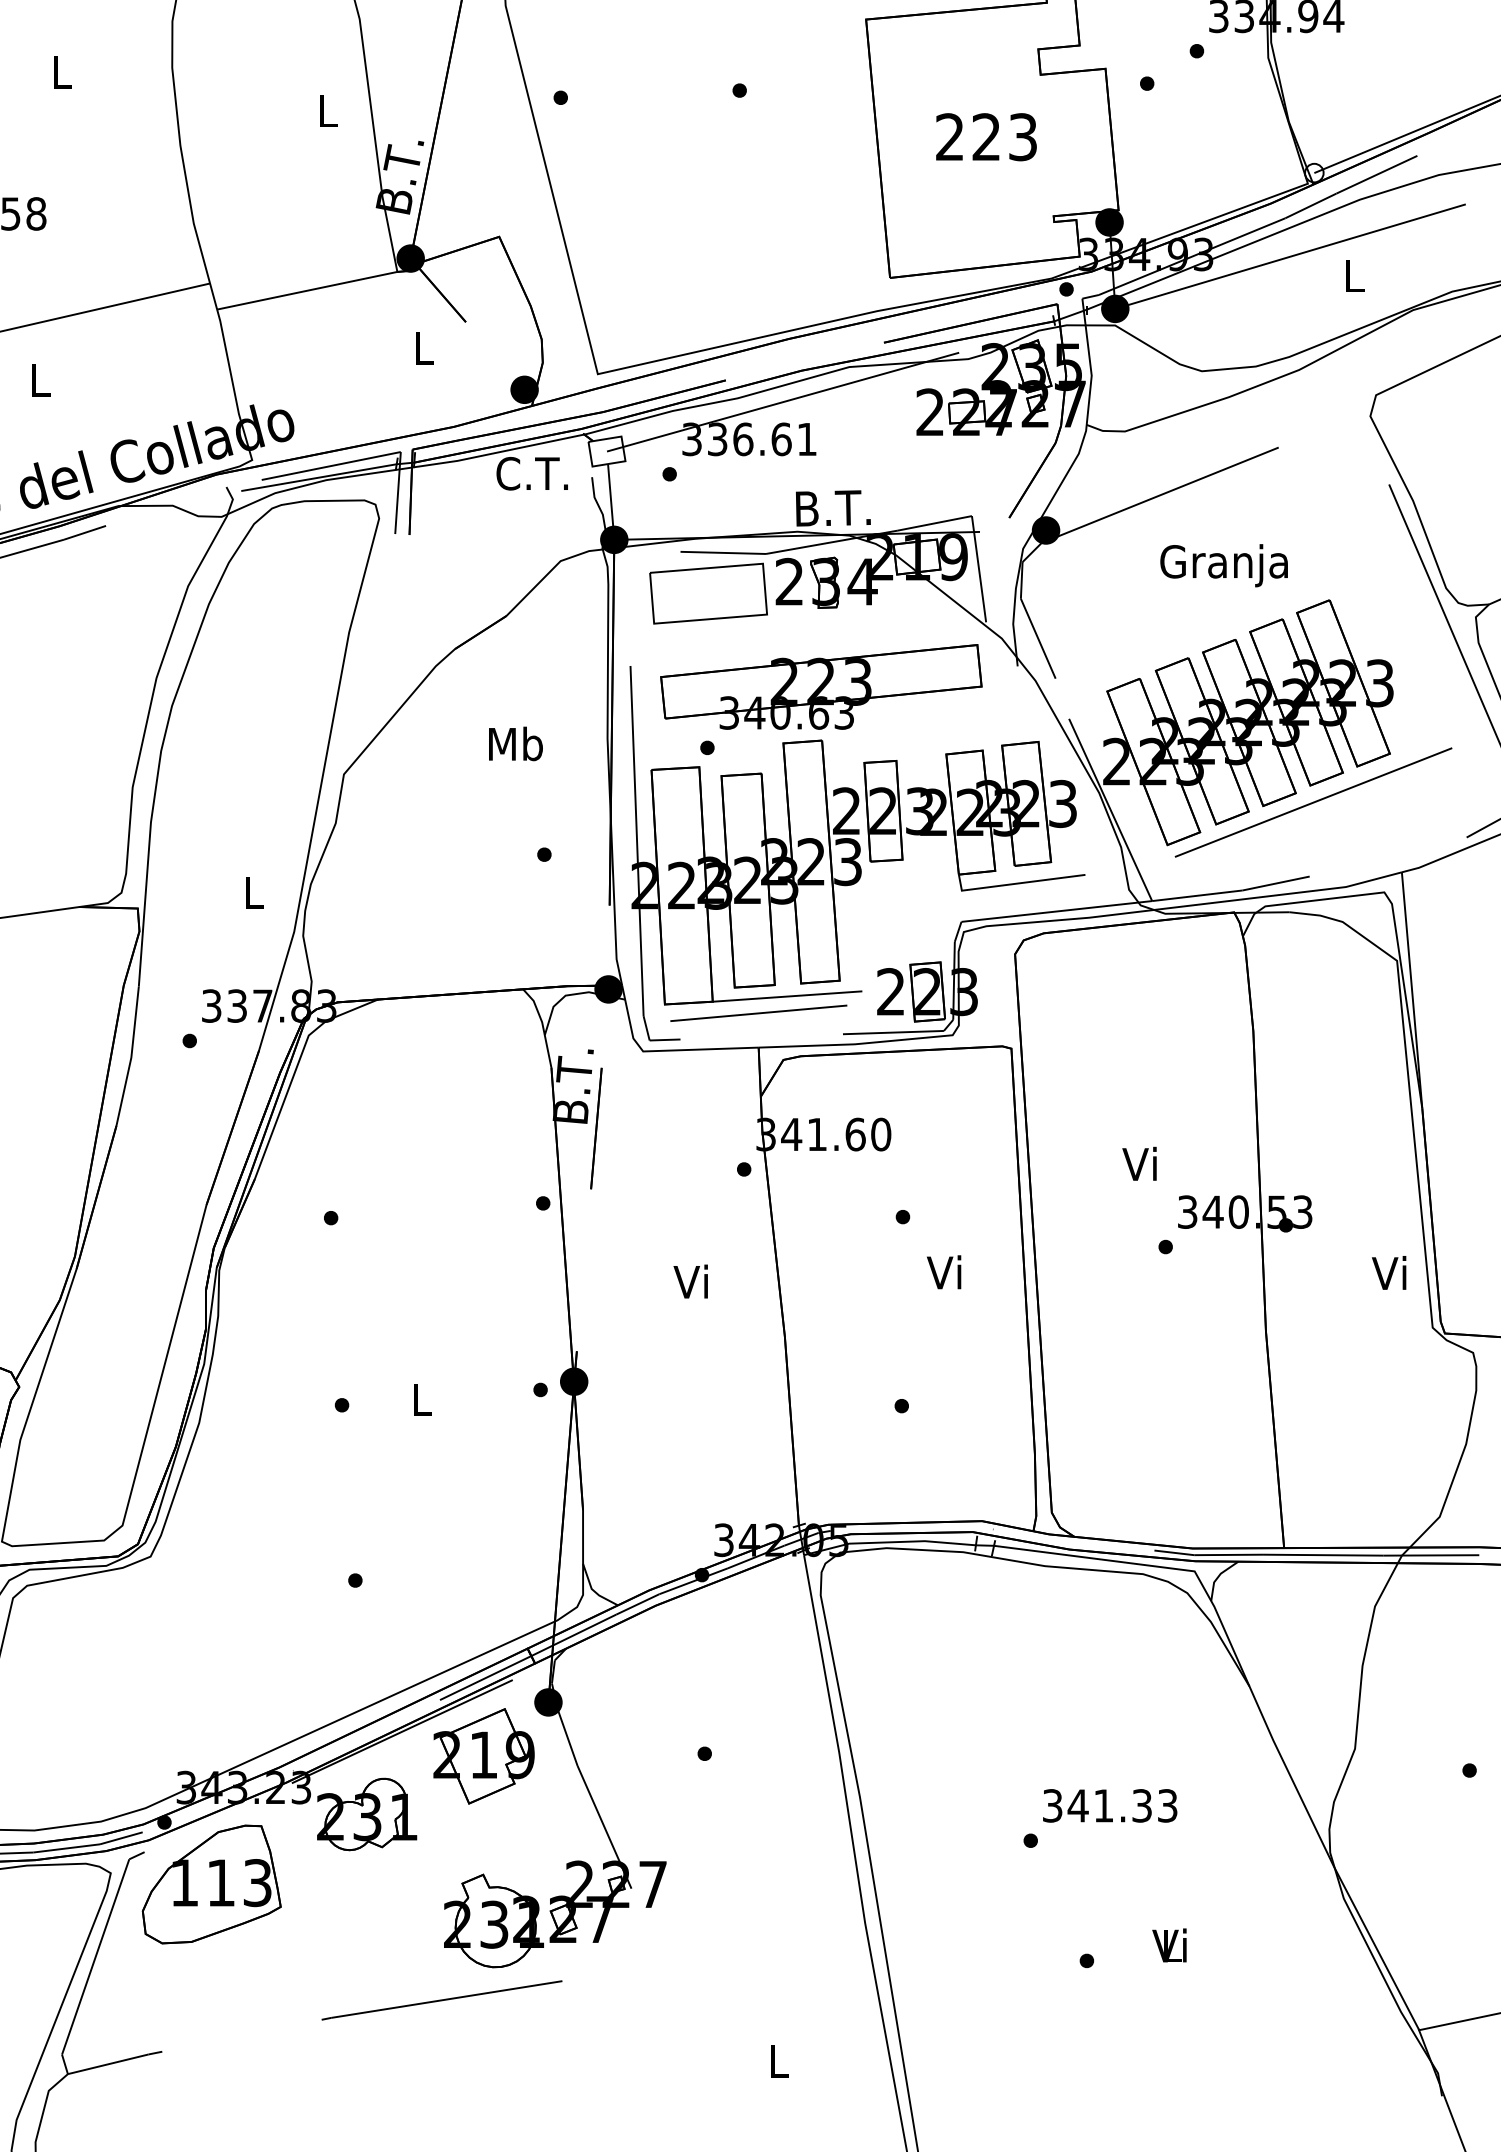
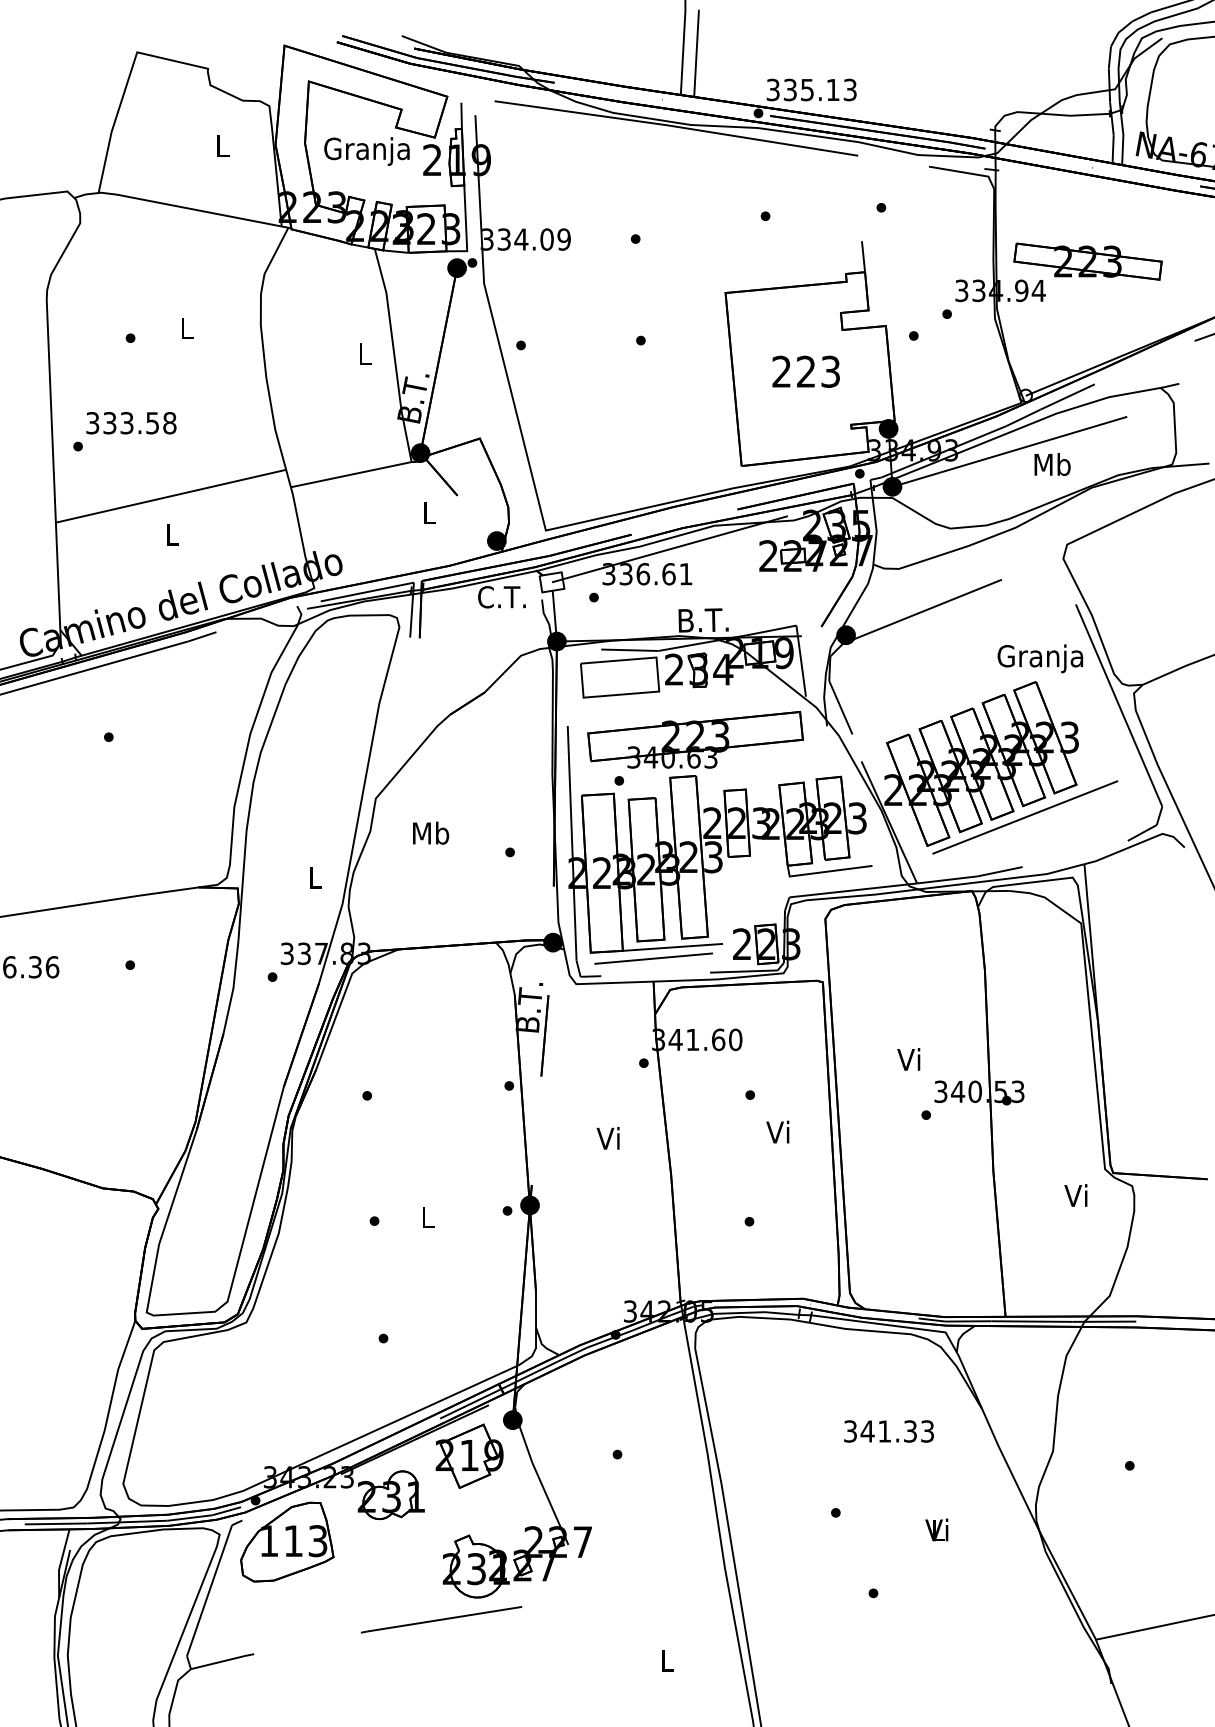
text: (1354, 275) -> (1052, 464), L -> Mb
text: (1224, 565) -> (1040, 658), moved
text: (516, 742) -> (431, 832), moved
text: (1388, 1272) -> (1075, 1195), moved
text: (1109, 1805) -> (888, 1431), moved
text: (1169, 1944) -> (936, 1529), moved

